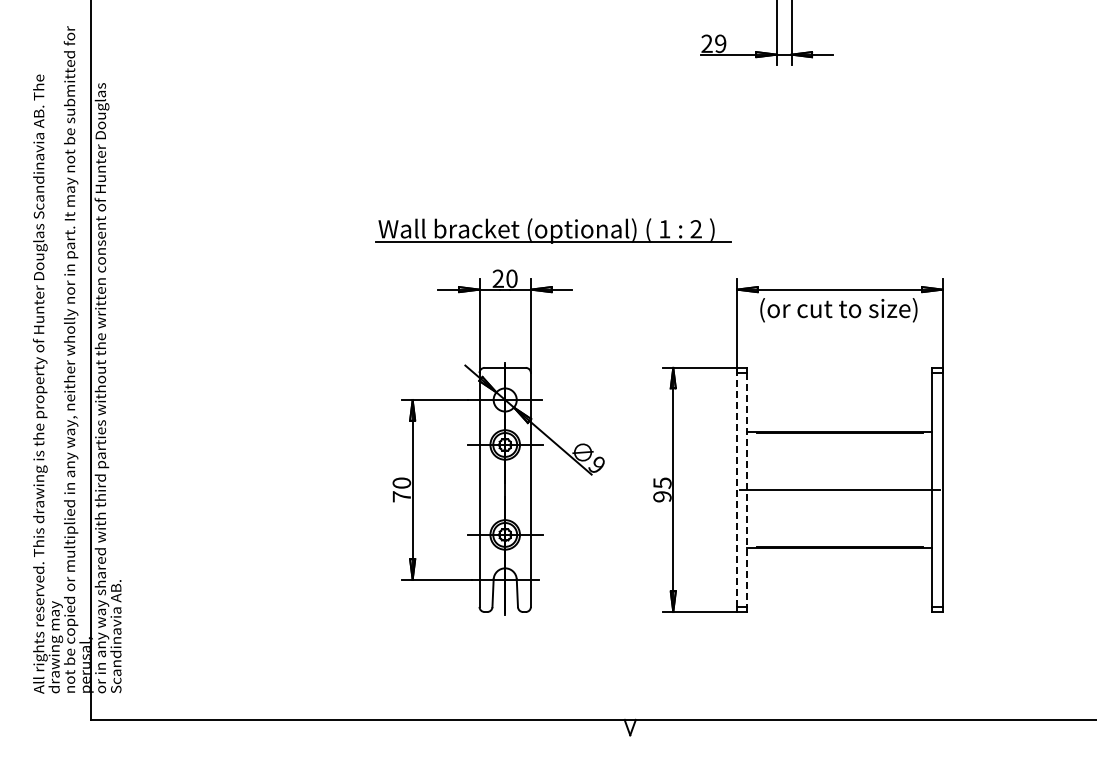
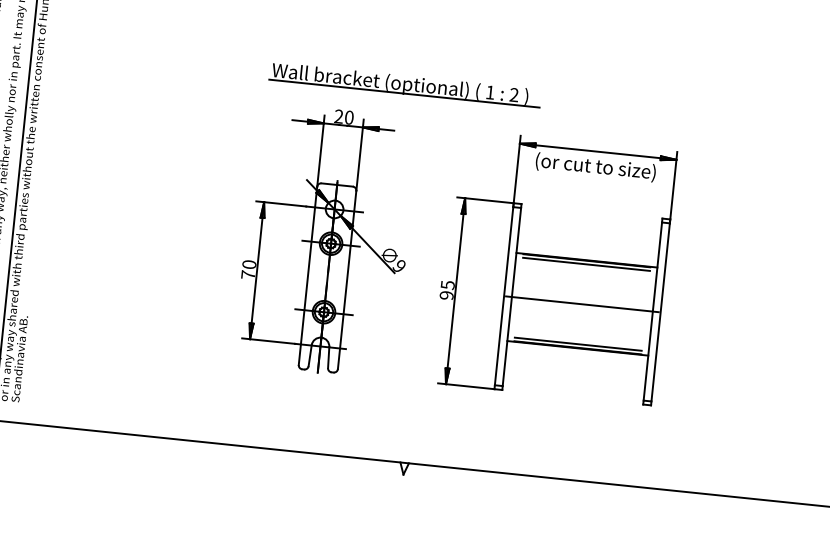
part: (553, 230) -> (405, 84), moved
line: (839, 437) -> (586, 264), added
line: (737, 489) -> (504, 295), dashed -> solid
line: (747, 489) -> (512, 296), dashed -> solid
line: (839, 542) -> (578, 344), added

